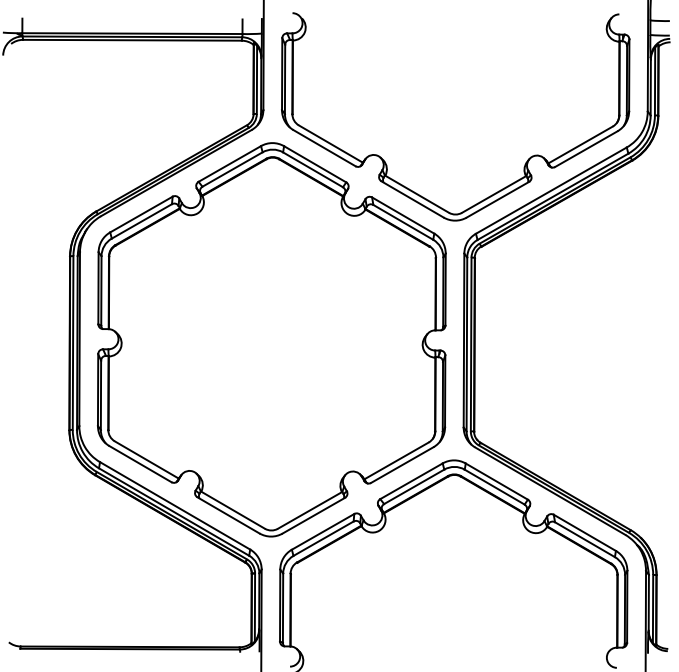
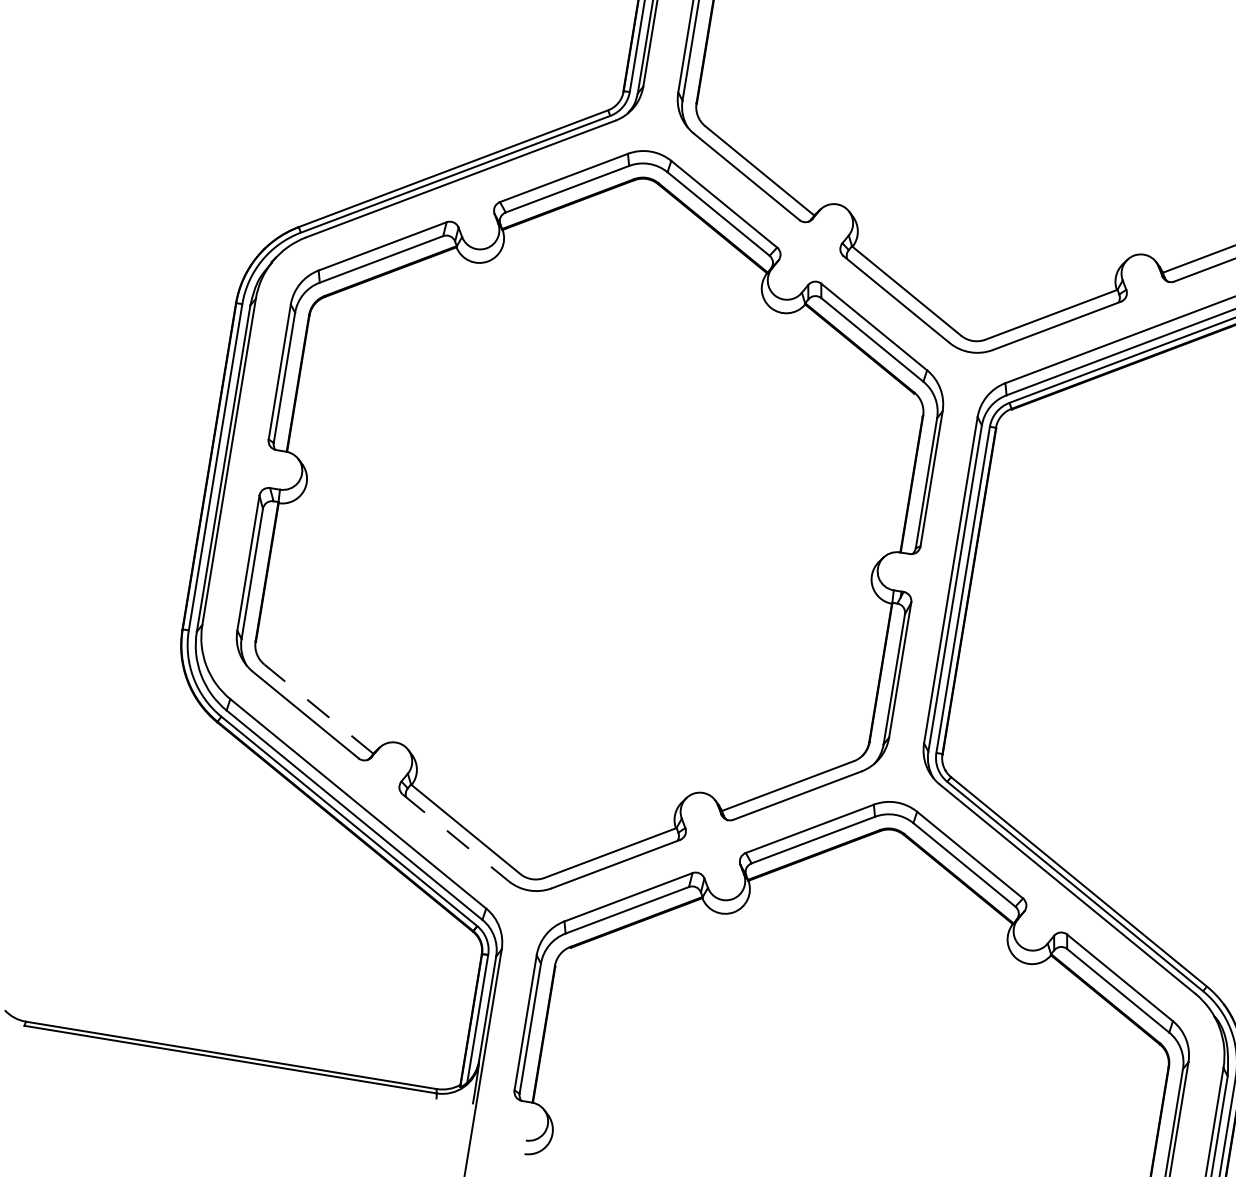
line: (146, 459) -> (318, 708), solid -> dashed
line: (228, 515) -> (455, 838), solid -> dashed

